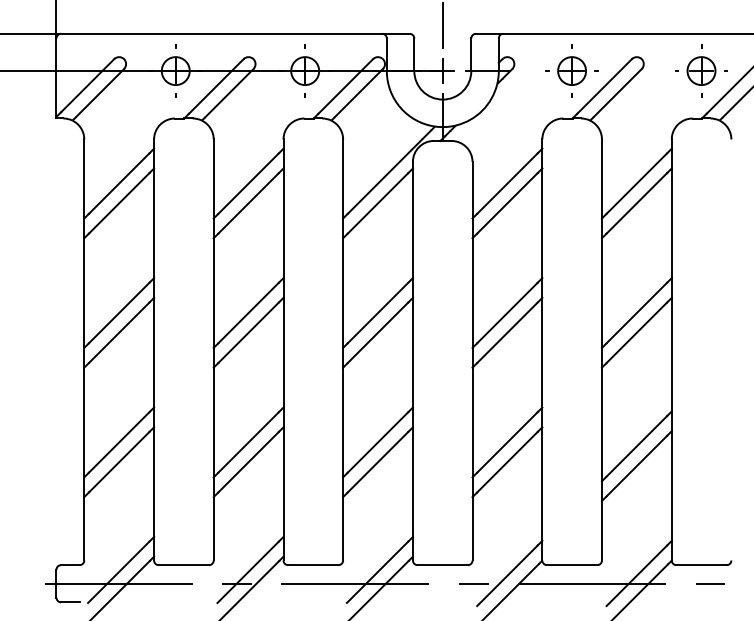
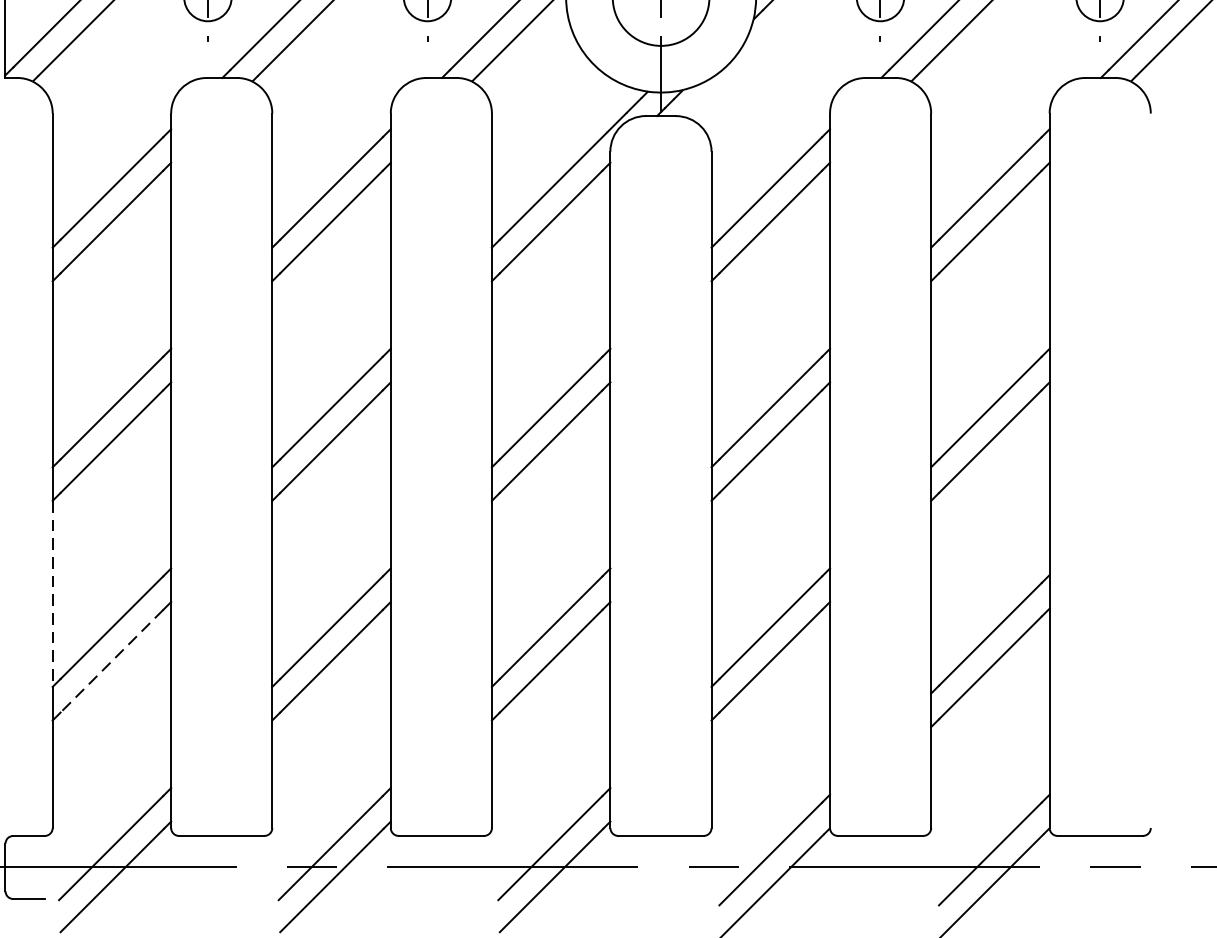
line: (84, 422) -> (53, 593), solid -> dashed
line: (119, 462) -> (112, 661), solid -> dashed

